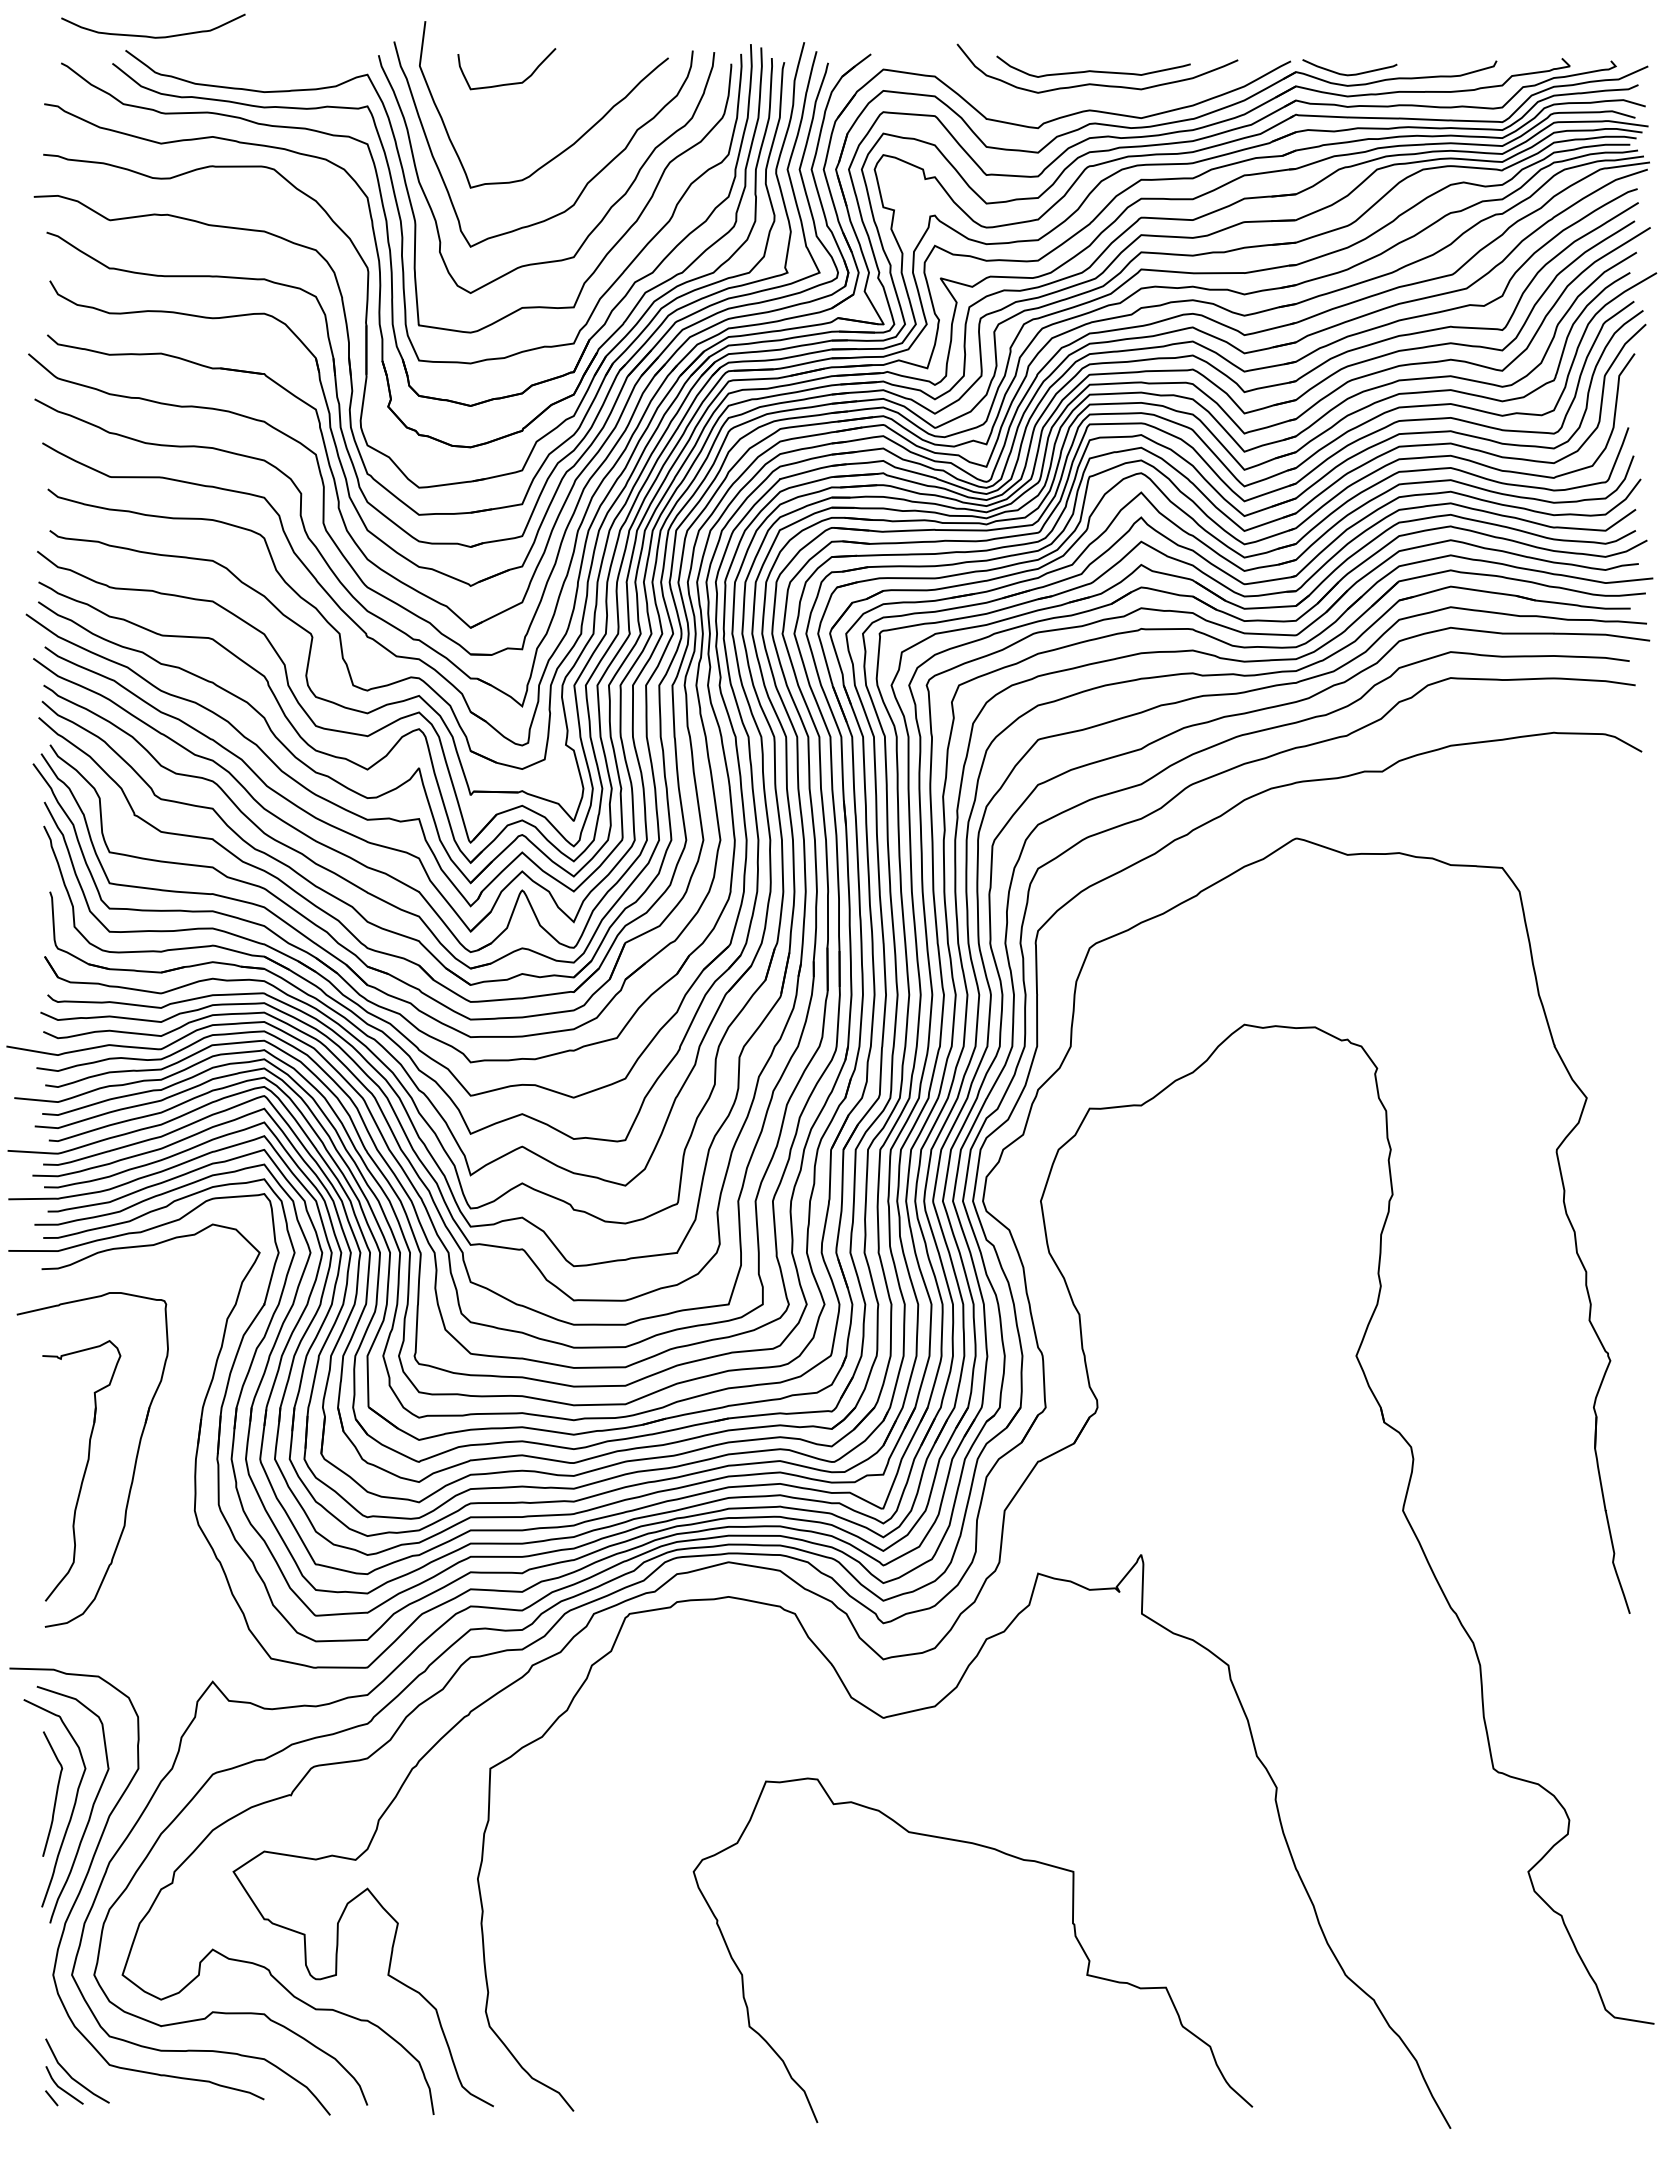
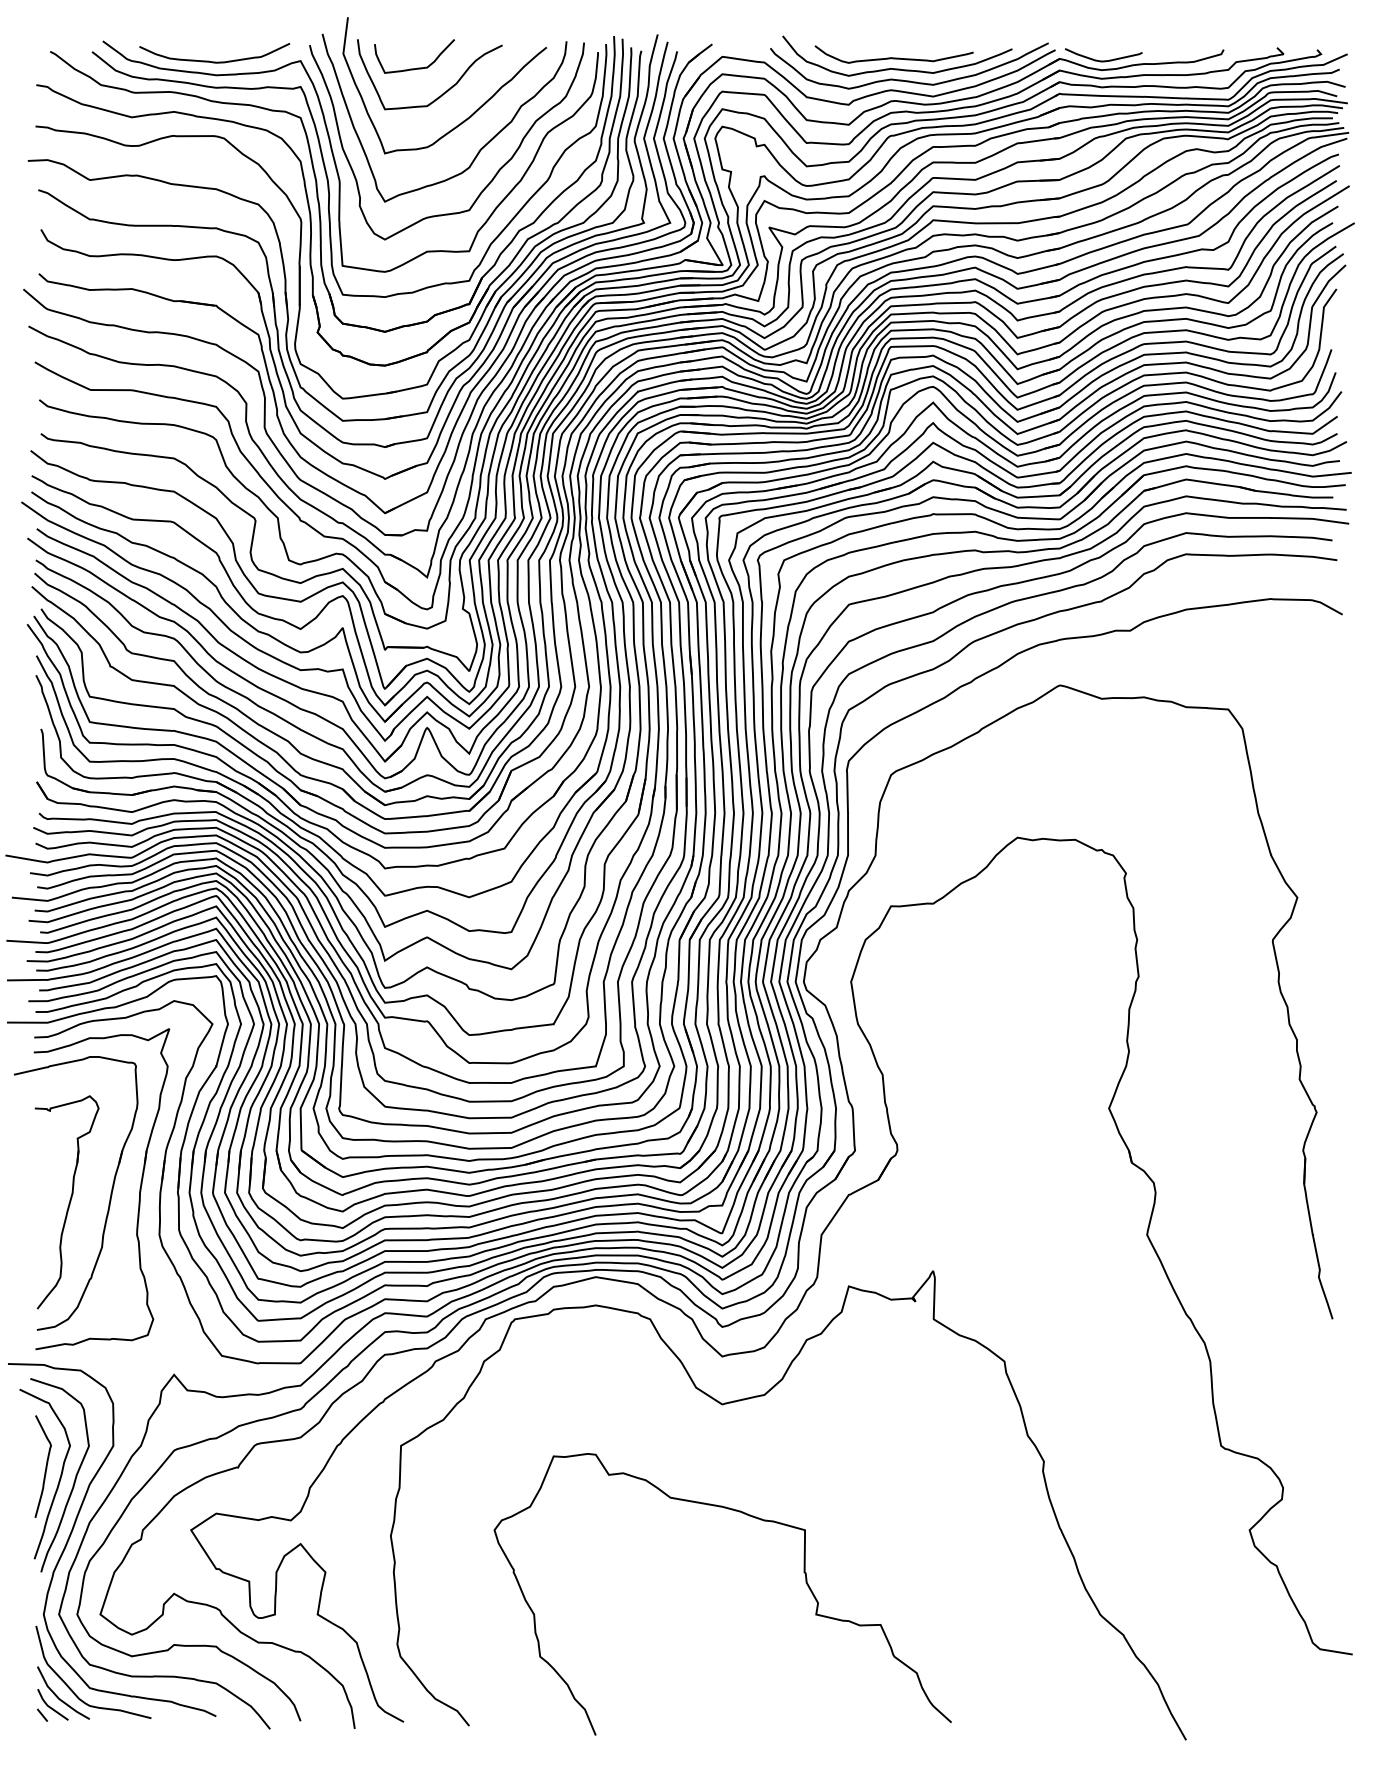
curve: (153, 36) -> (214, 61), moved
curve: (1111, 98) -> (908, 80), added
curve: (543, 112) -> (444, 91), added
part: (170, 1454) -> (139, 1189), added
curve: (1004, 1854) -> (748, 1516), moved
curve: (89, 2068) -> (73, 1690), added

